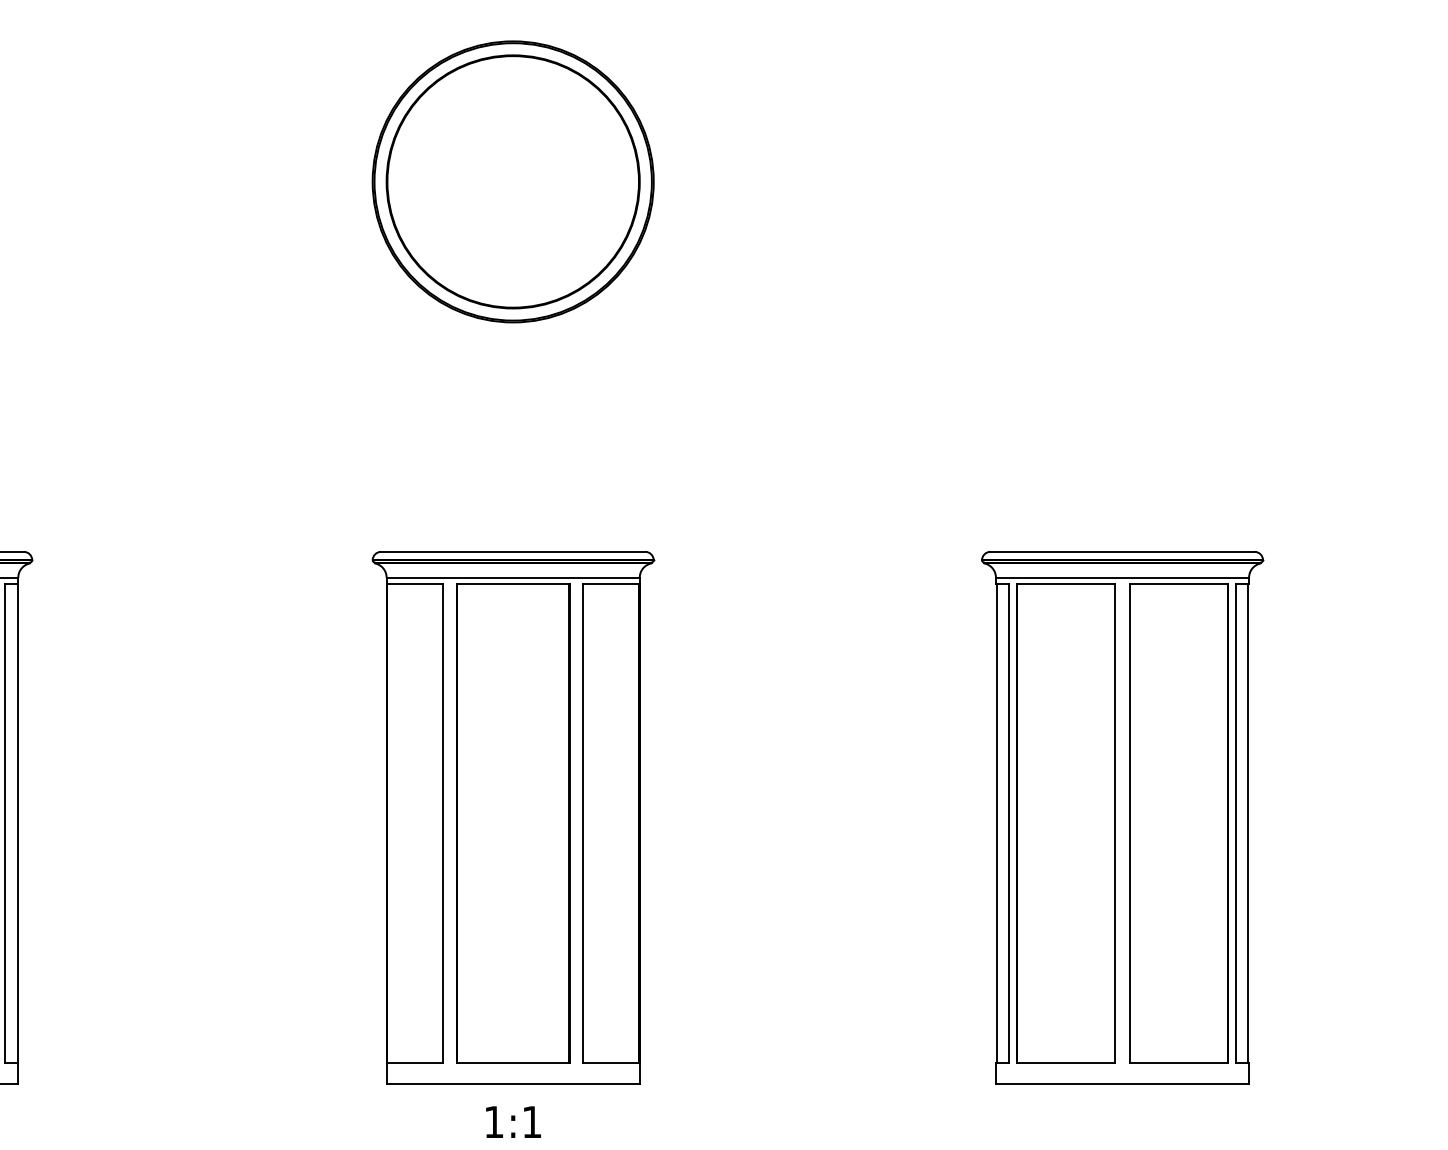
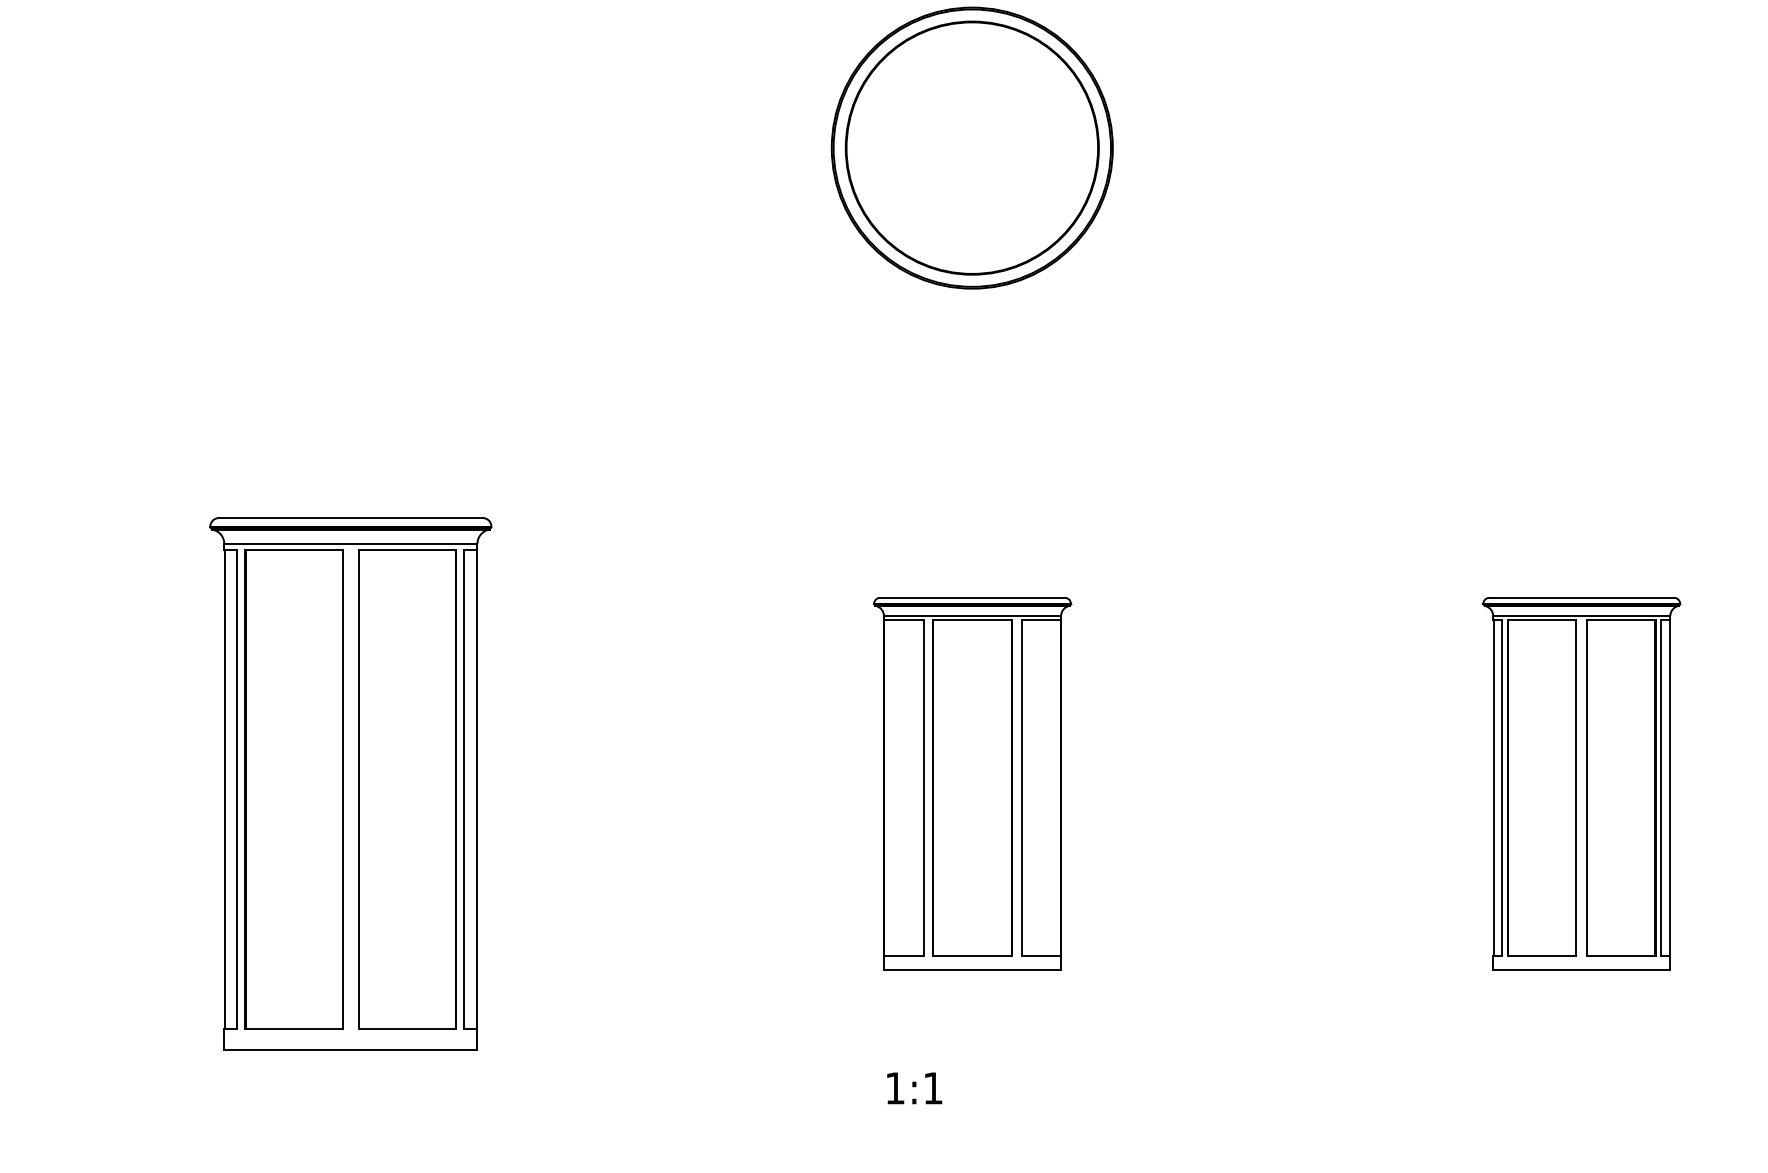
part: (513, 817) -> (972, 783), size x0.7
part: (1122, 817) -> (1581, 783), size x0.7
text: (513, 1122) -> (914, 1088), moved

